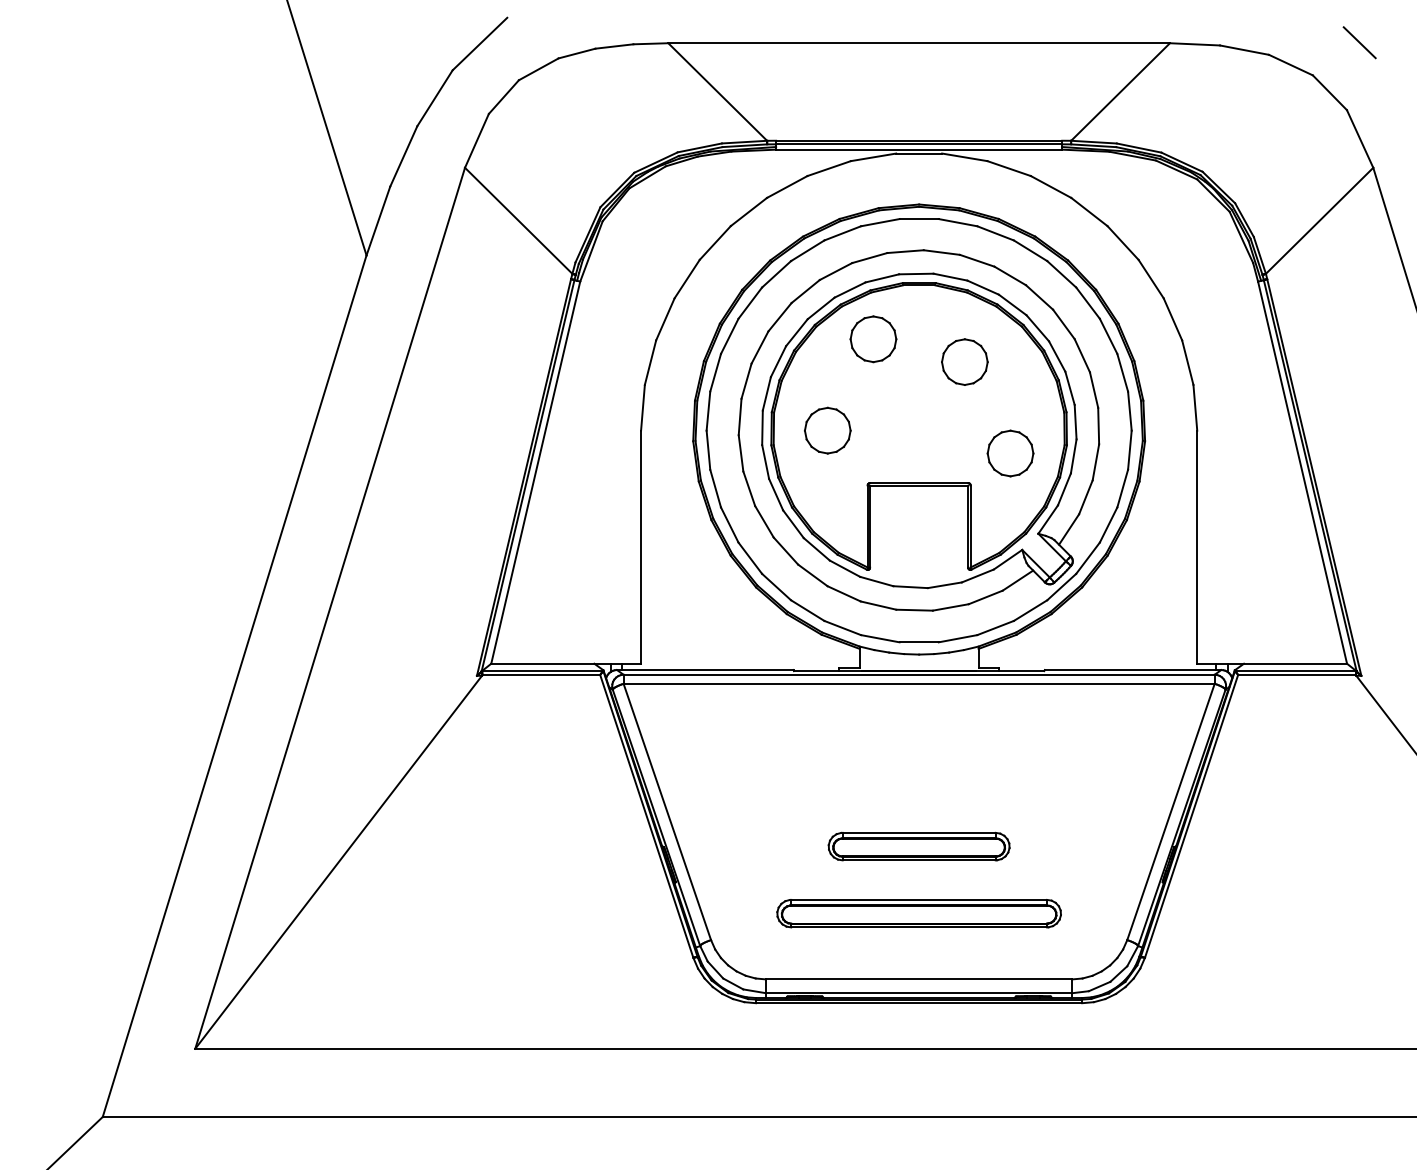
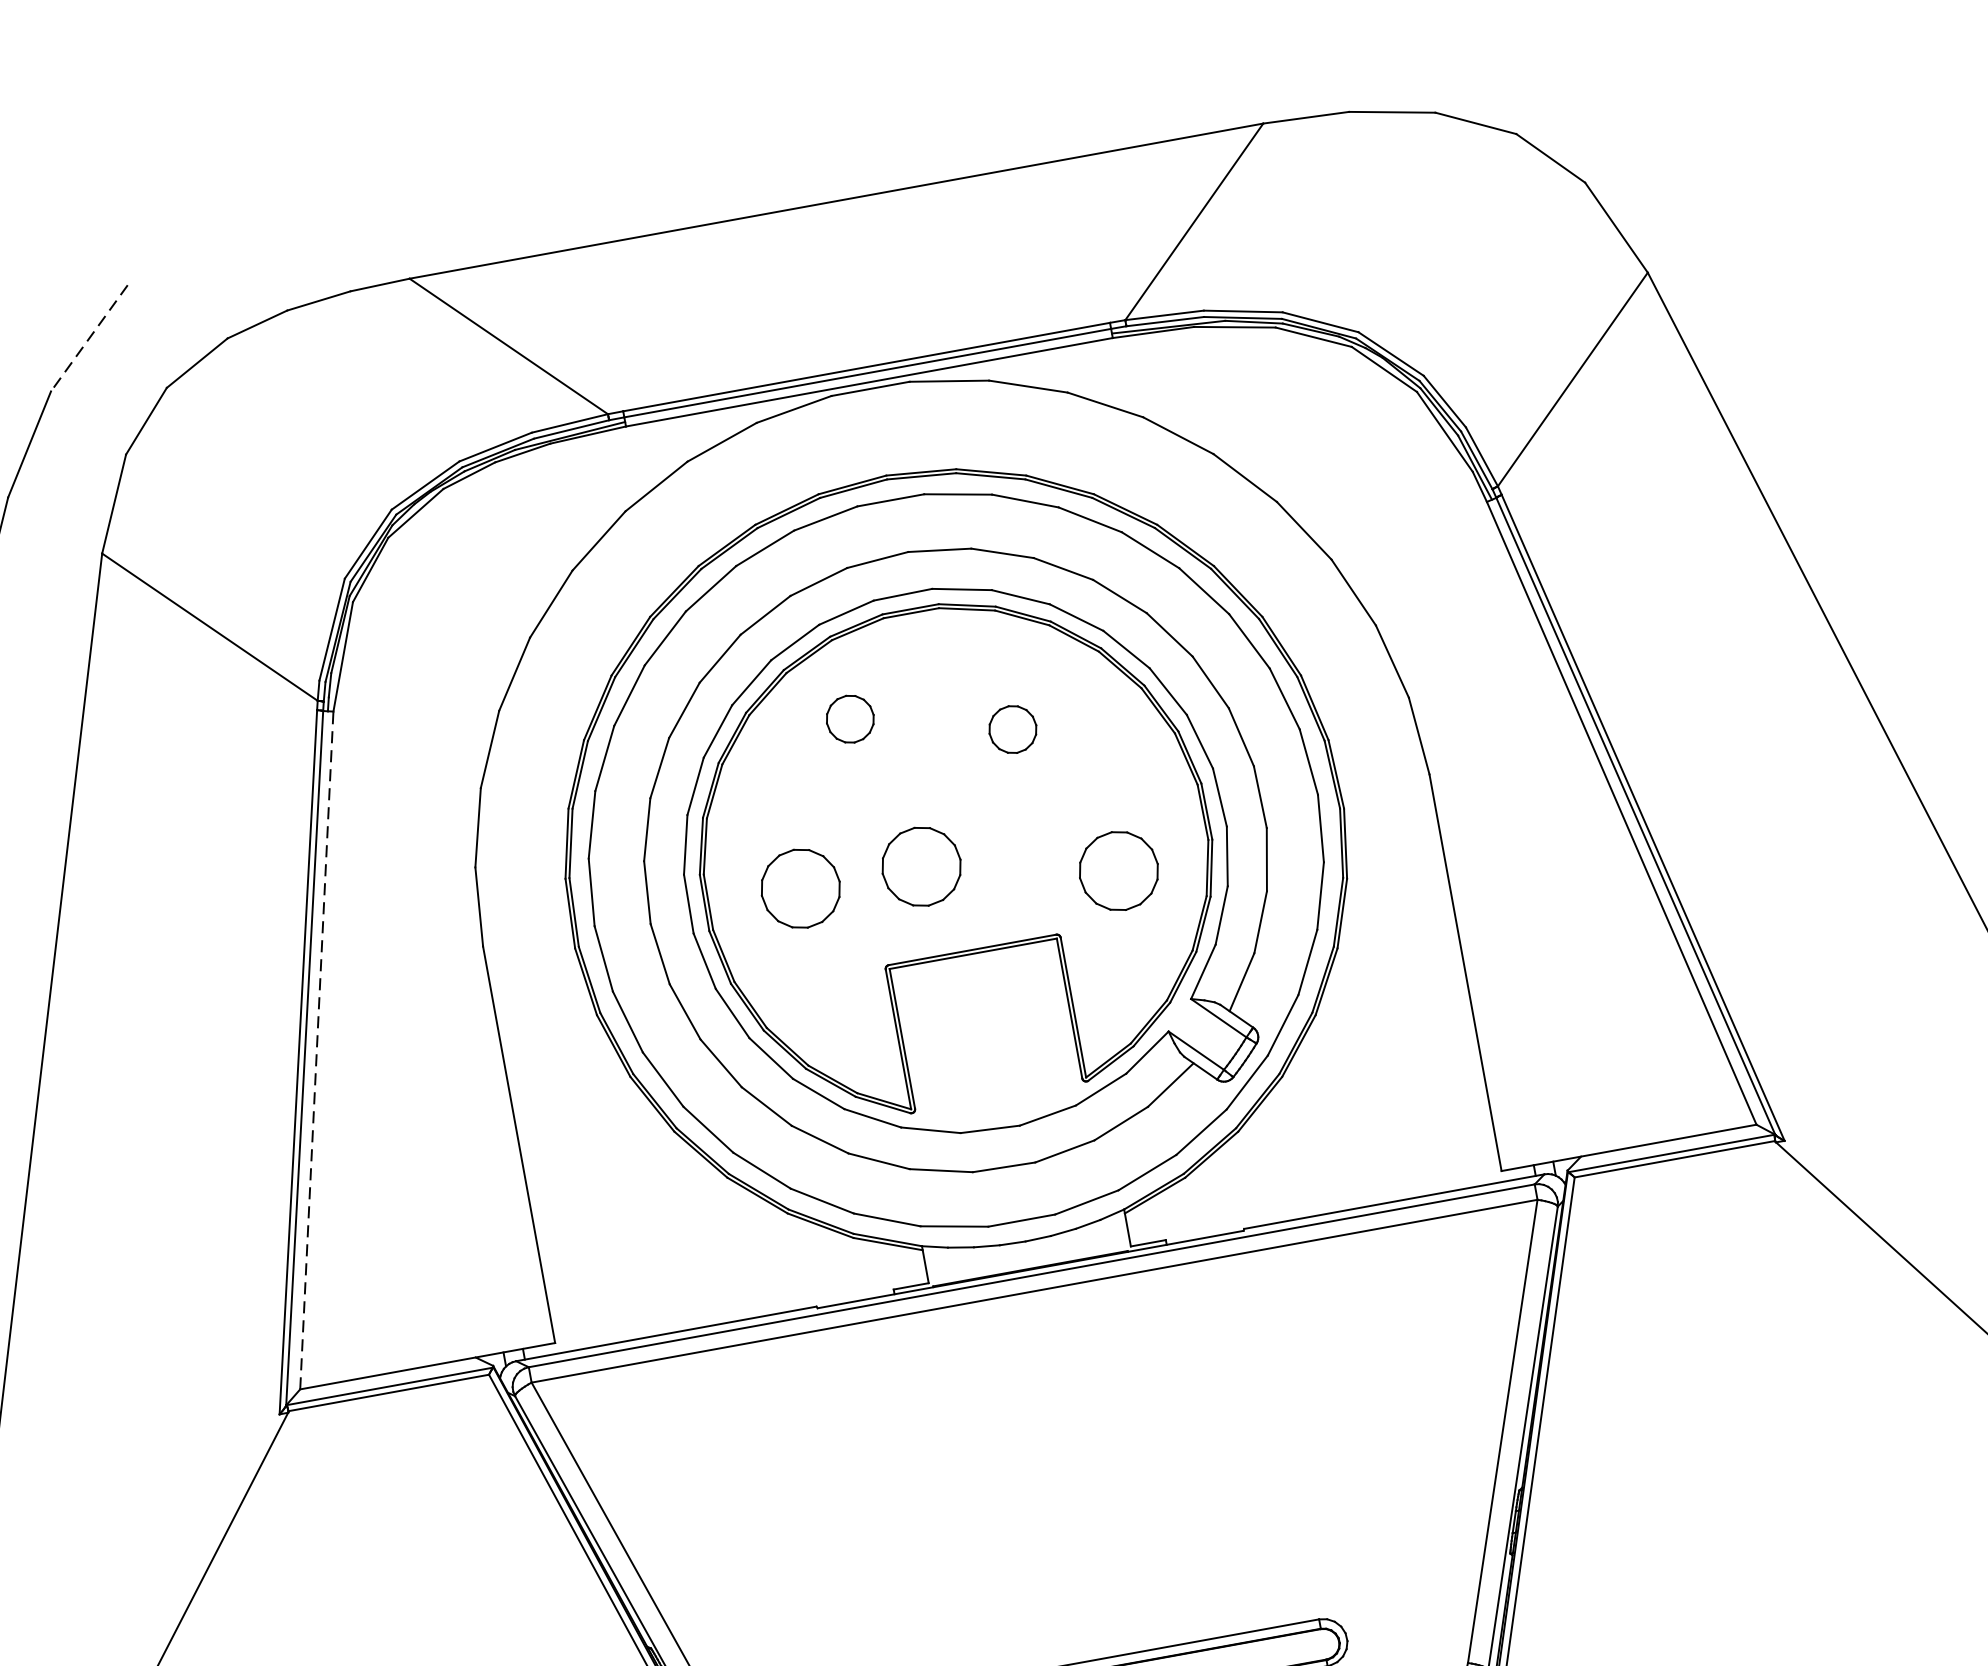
line: (1359, 42) -> (1585, 63), removed
line: (479, 44) -> (88, 339), solid -> dashed
part: (873, 339) -> (850, 719), size x0.6
part: (964, 361) -> (1012, 728), size x0.6
part: (898, 430) -> (921, 866), added
line: (535, 472) -> (316, 1050), solid -> dashed
part: (918, 846) -> (1083, 1568), removed

